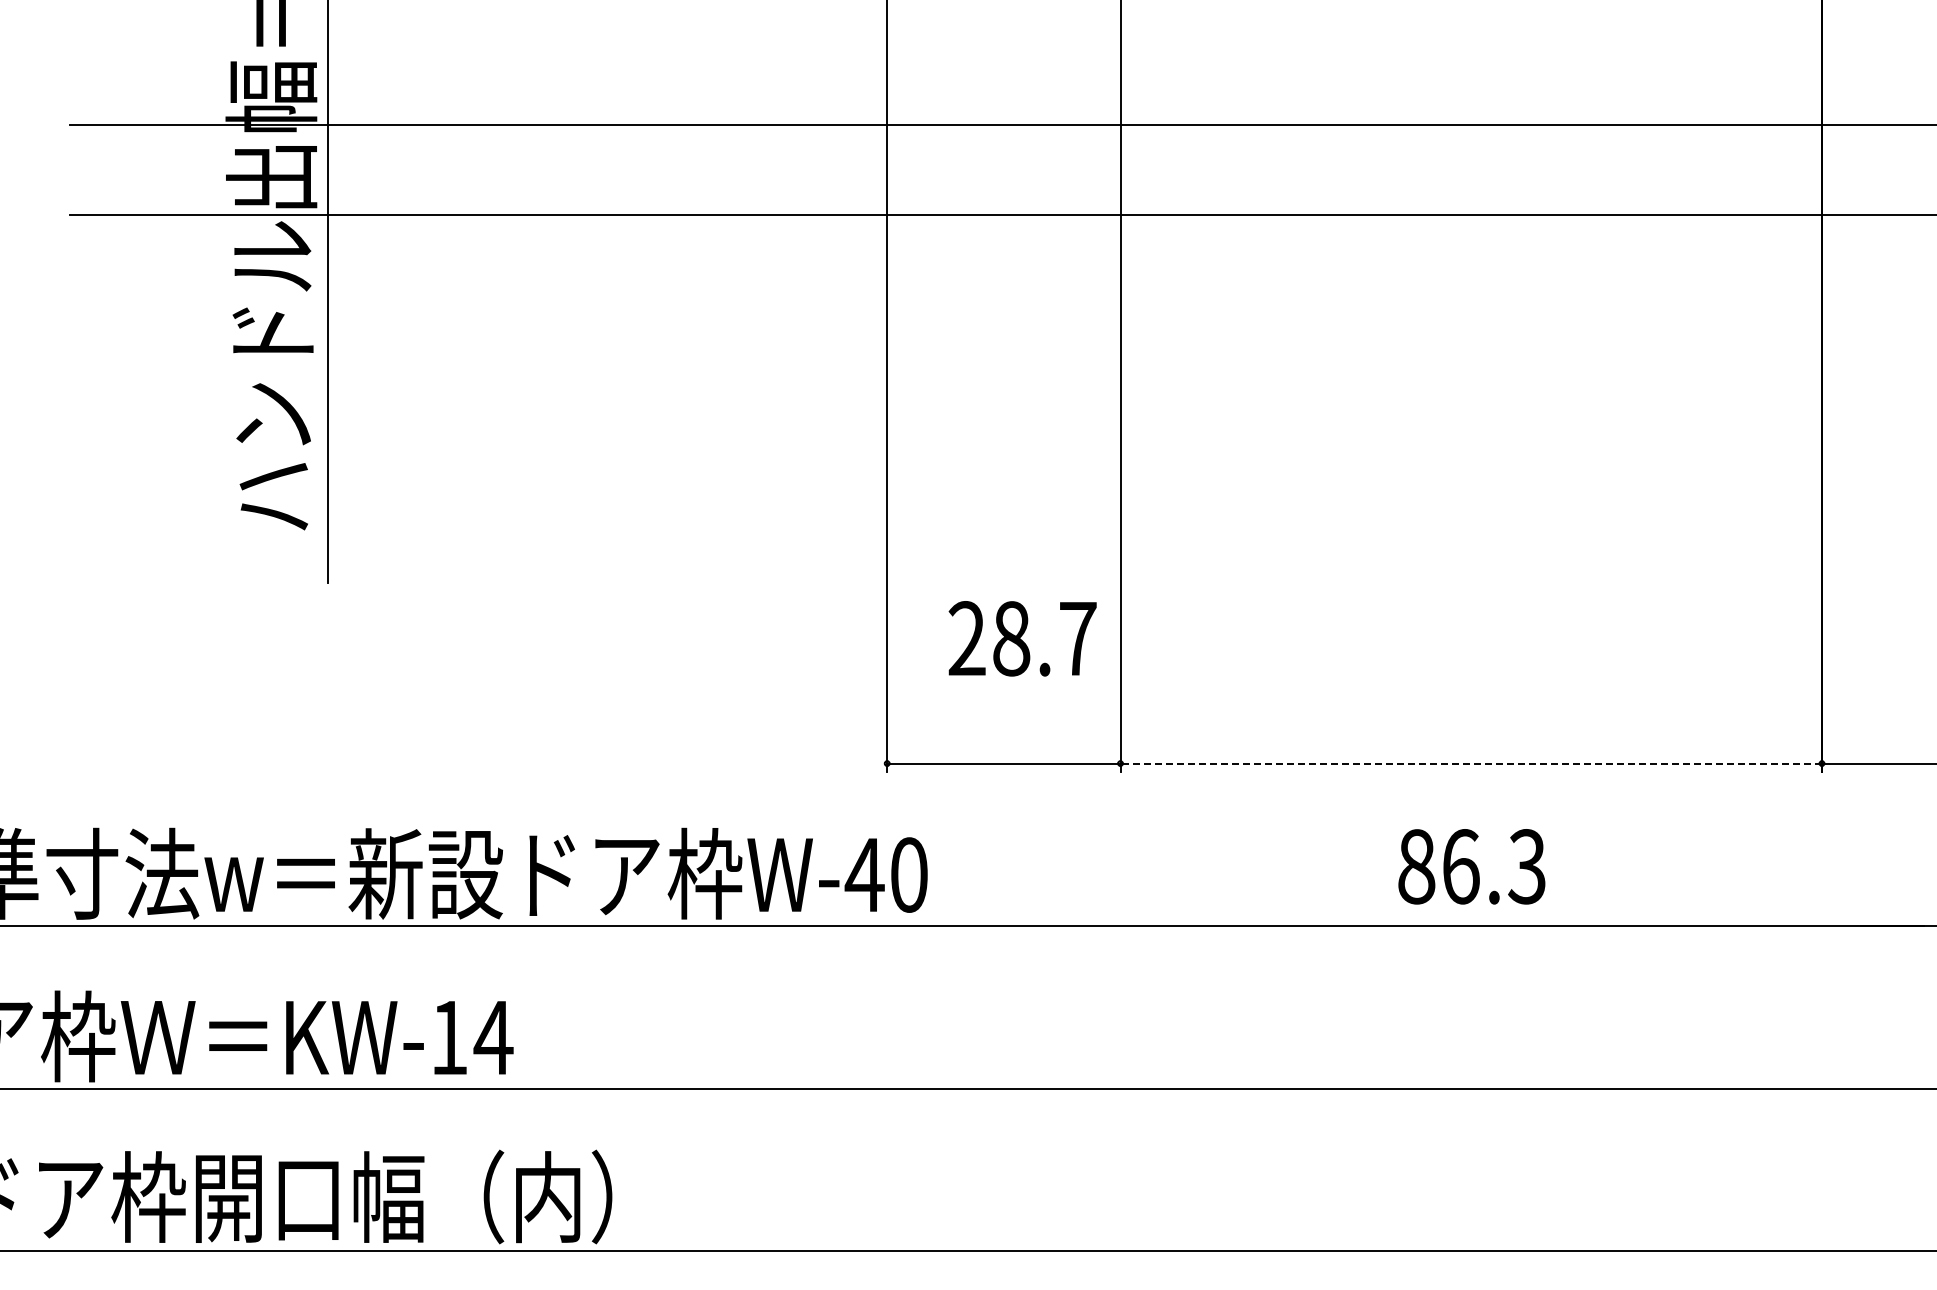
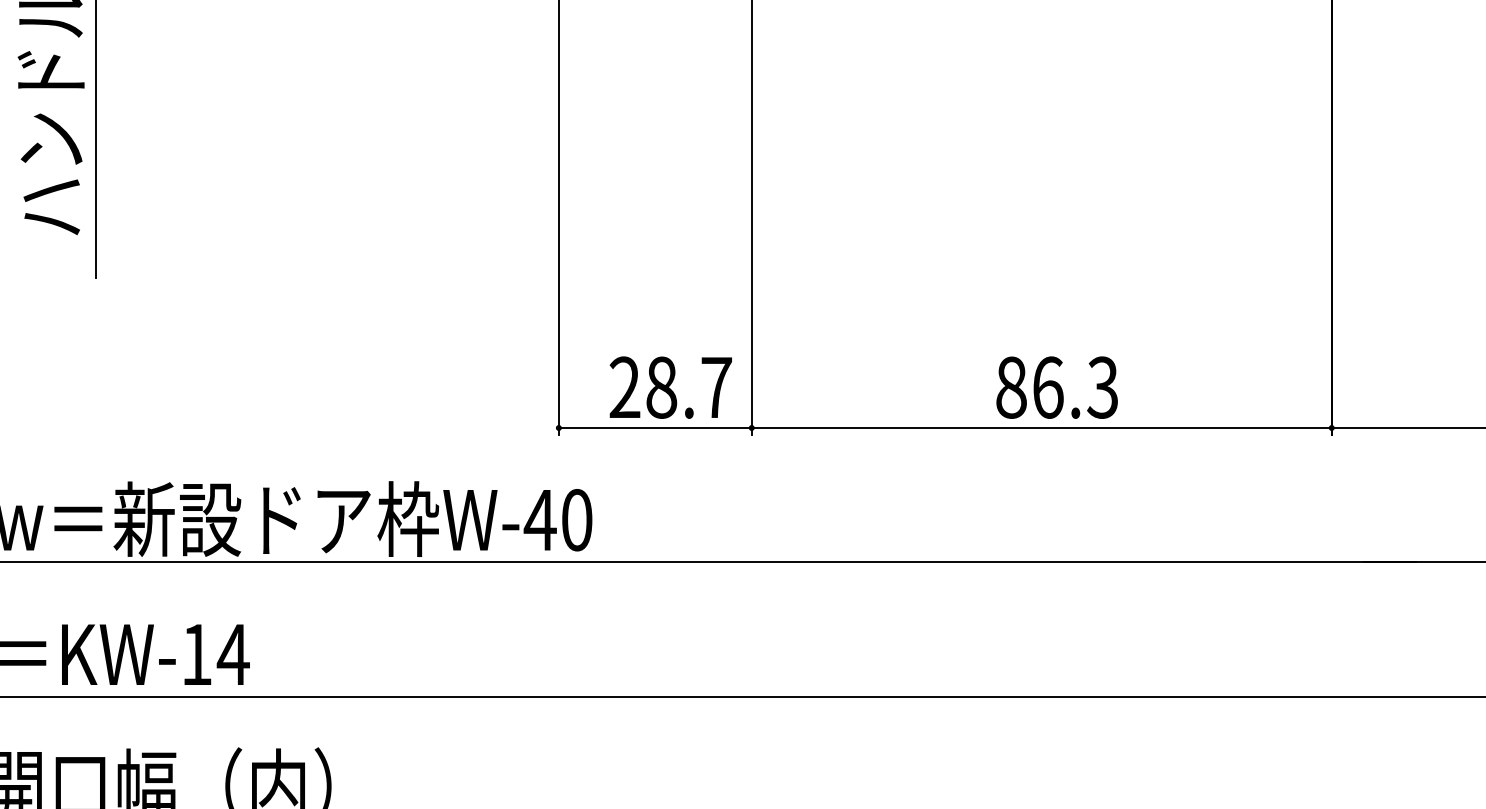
text: (1022, 638) -> (670, 387), moved
line: (1471, 763) -> (1041, 427), dashed -> solid
text: (1471, 866) -> (1056, 387), moved

